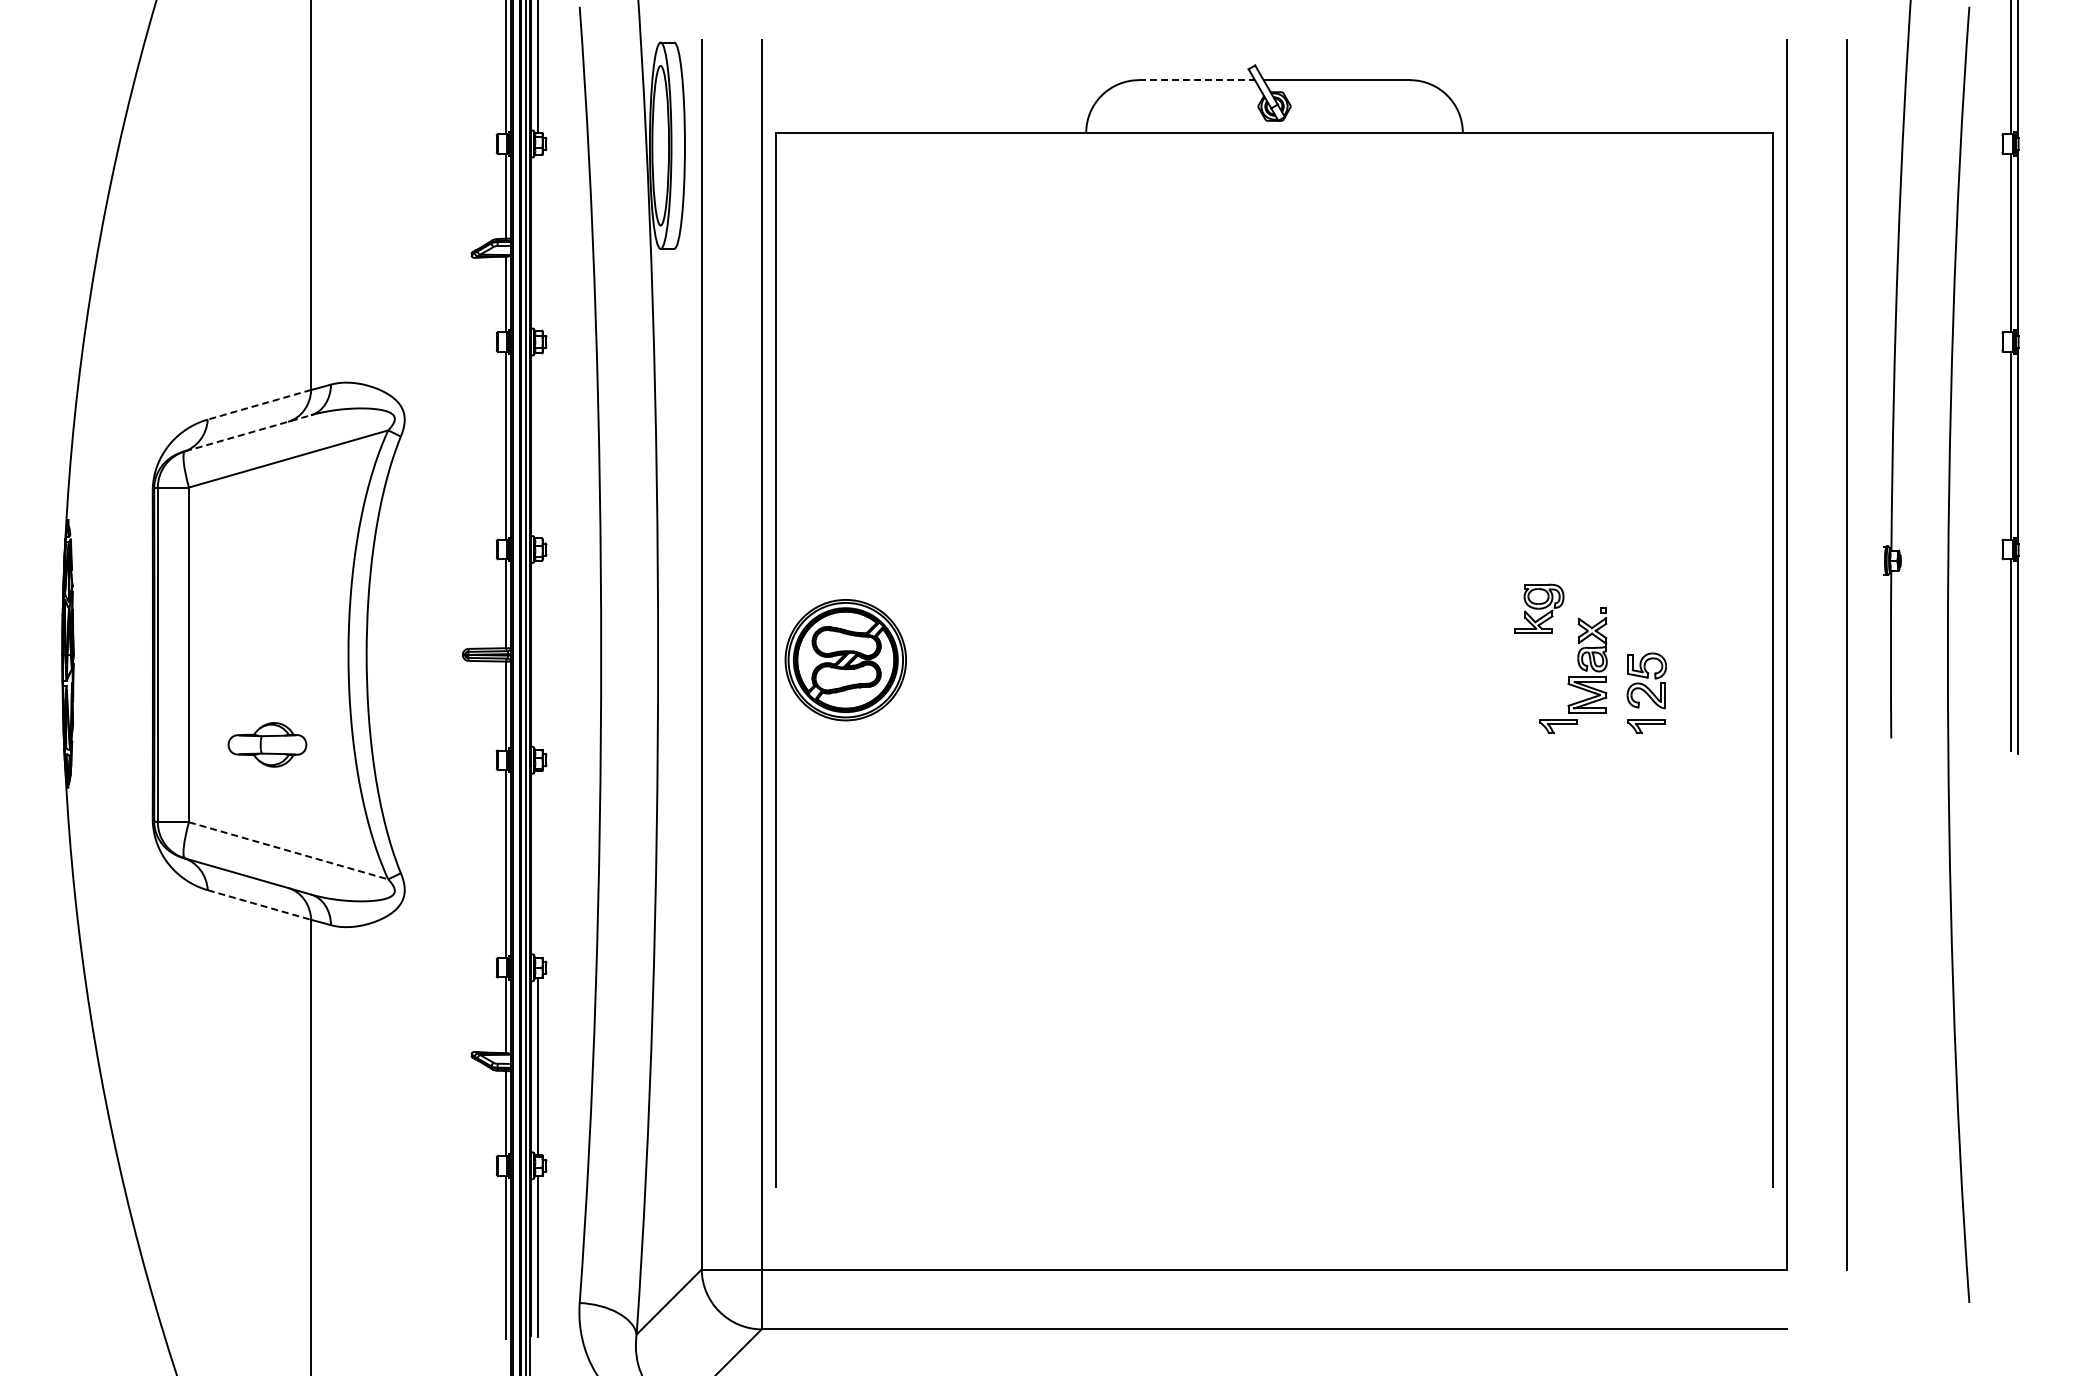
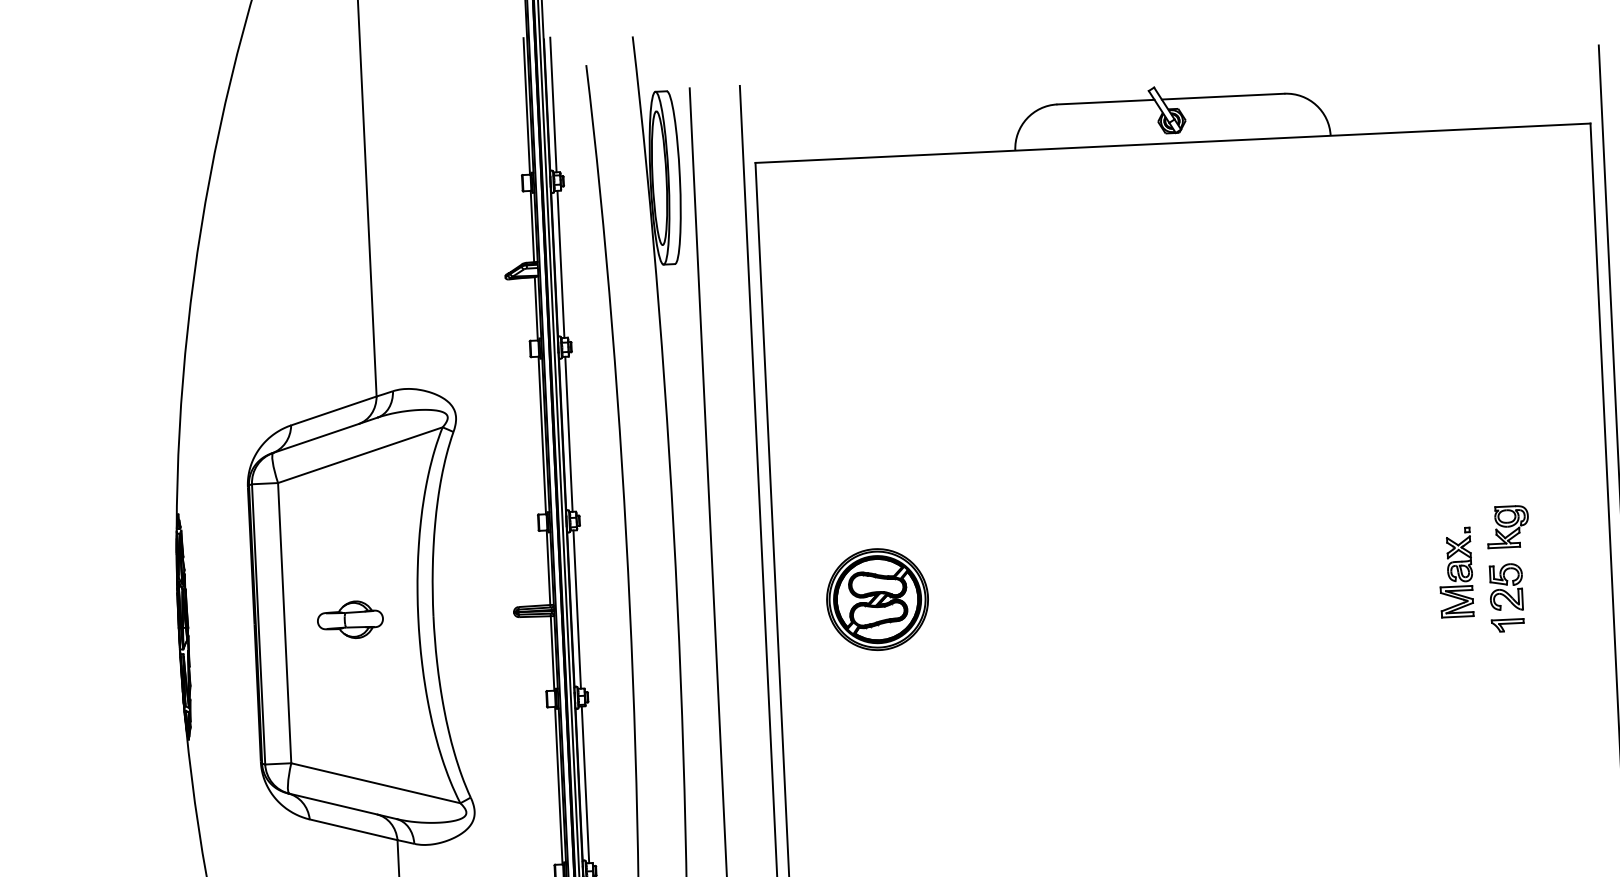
line: (1197, 80) -> (1106, 102), dashed -> solid
line: (538, 242) -> (561, 264), added
line: (259, 404) -> (333, 410), dashed -> solid
line: (248, 433) -> (325, 435), dashed -> solid
line: (538, 445) -> (569, 434), added
part: (1539, 608) -> (1508, 526), moved
line: (538, 654) -> (577, 609), added
part: (845, 660) -> (877, 599), moved
part: (1558, 726) -> (1434, 629), removed
part: (267, 744) -> (350, 619), moved
line: (288, 850) -> (375, 782), dashed -> solid
line: (538, 864) -> (585, 784), added
line: (259, 905) -> (353, 830), dashed -> solid

